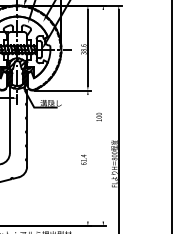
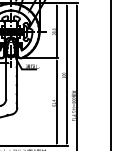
line: (103, 115) -> (66, 74), added
line: (87, 158) -> (56, 102), added

